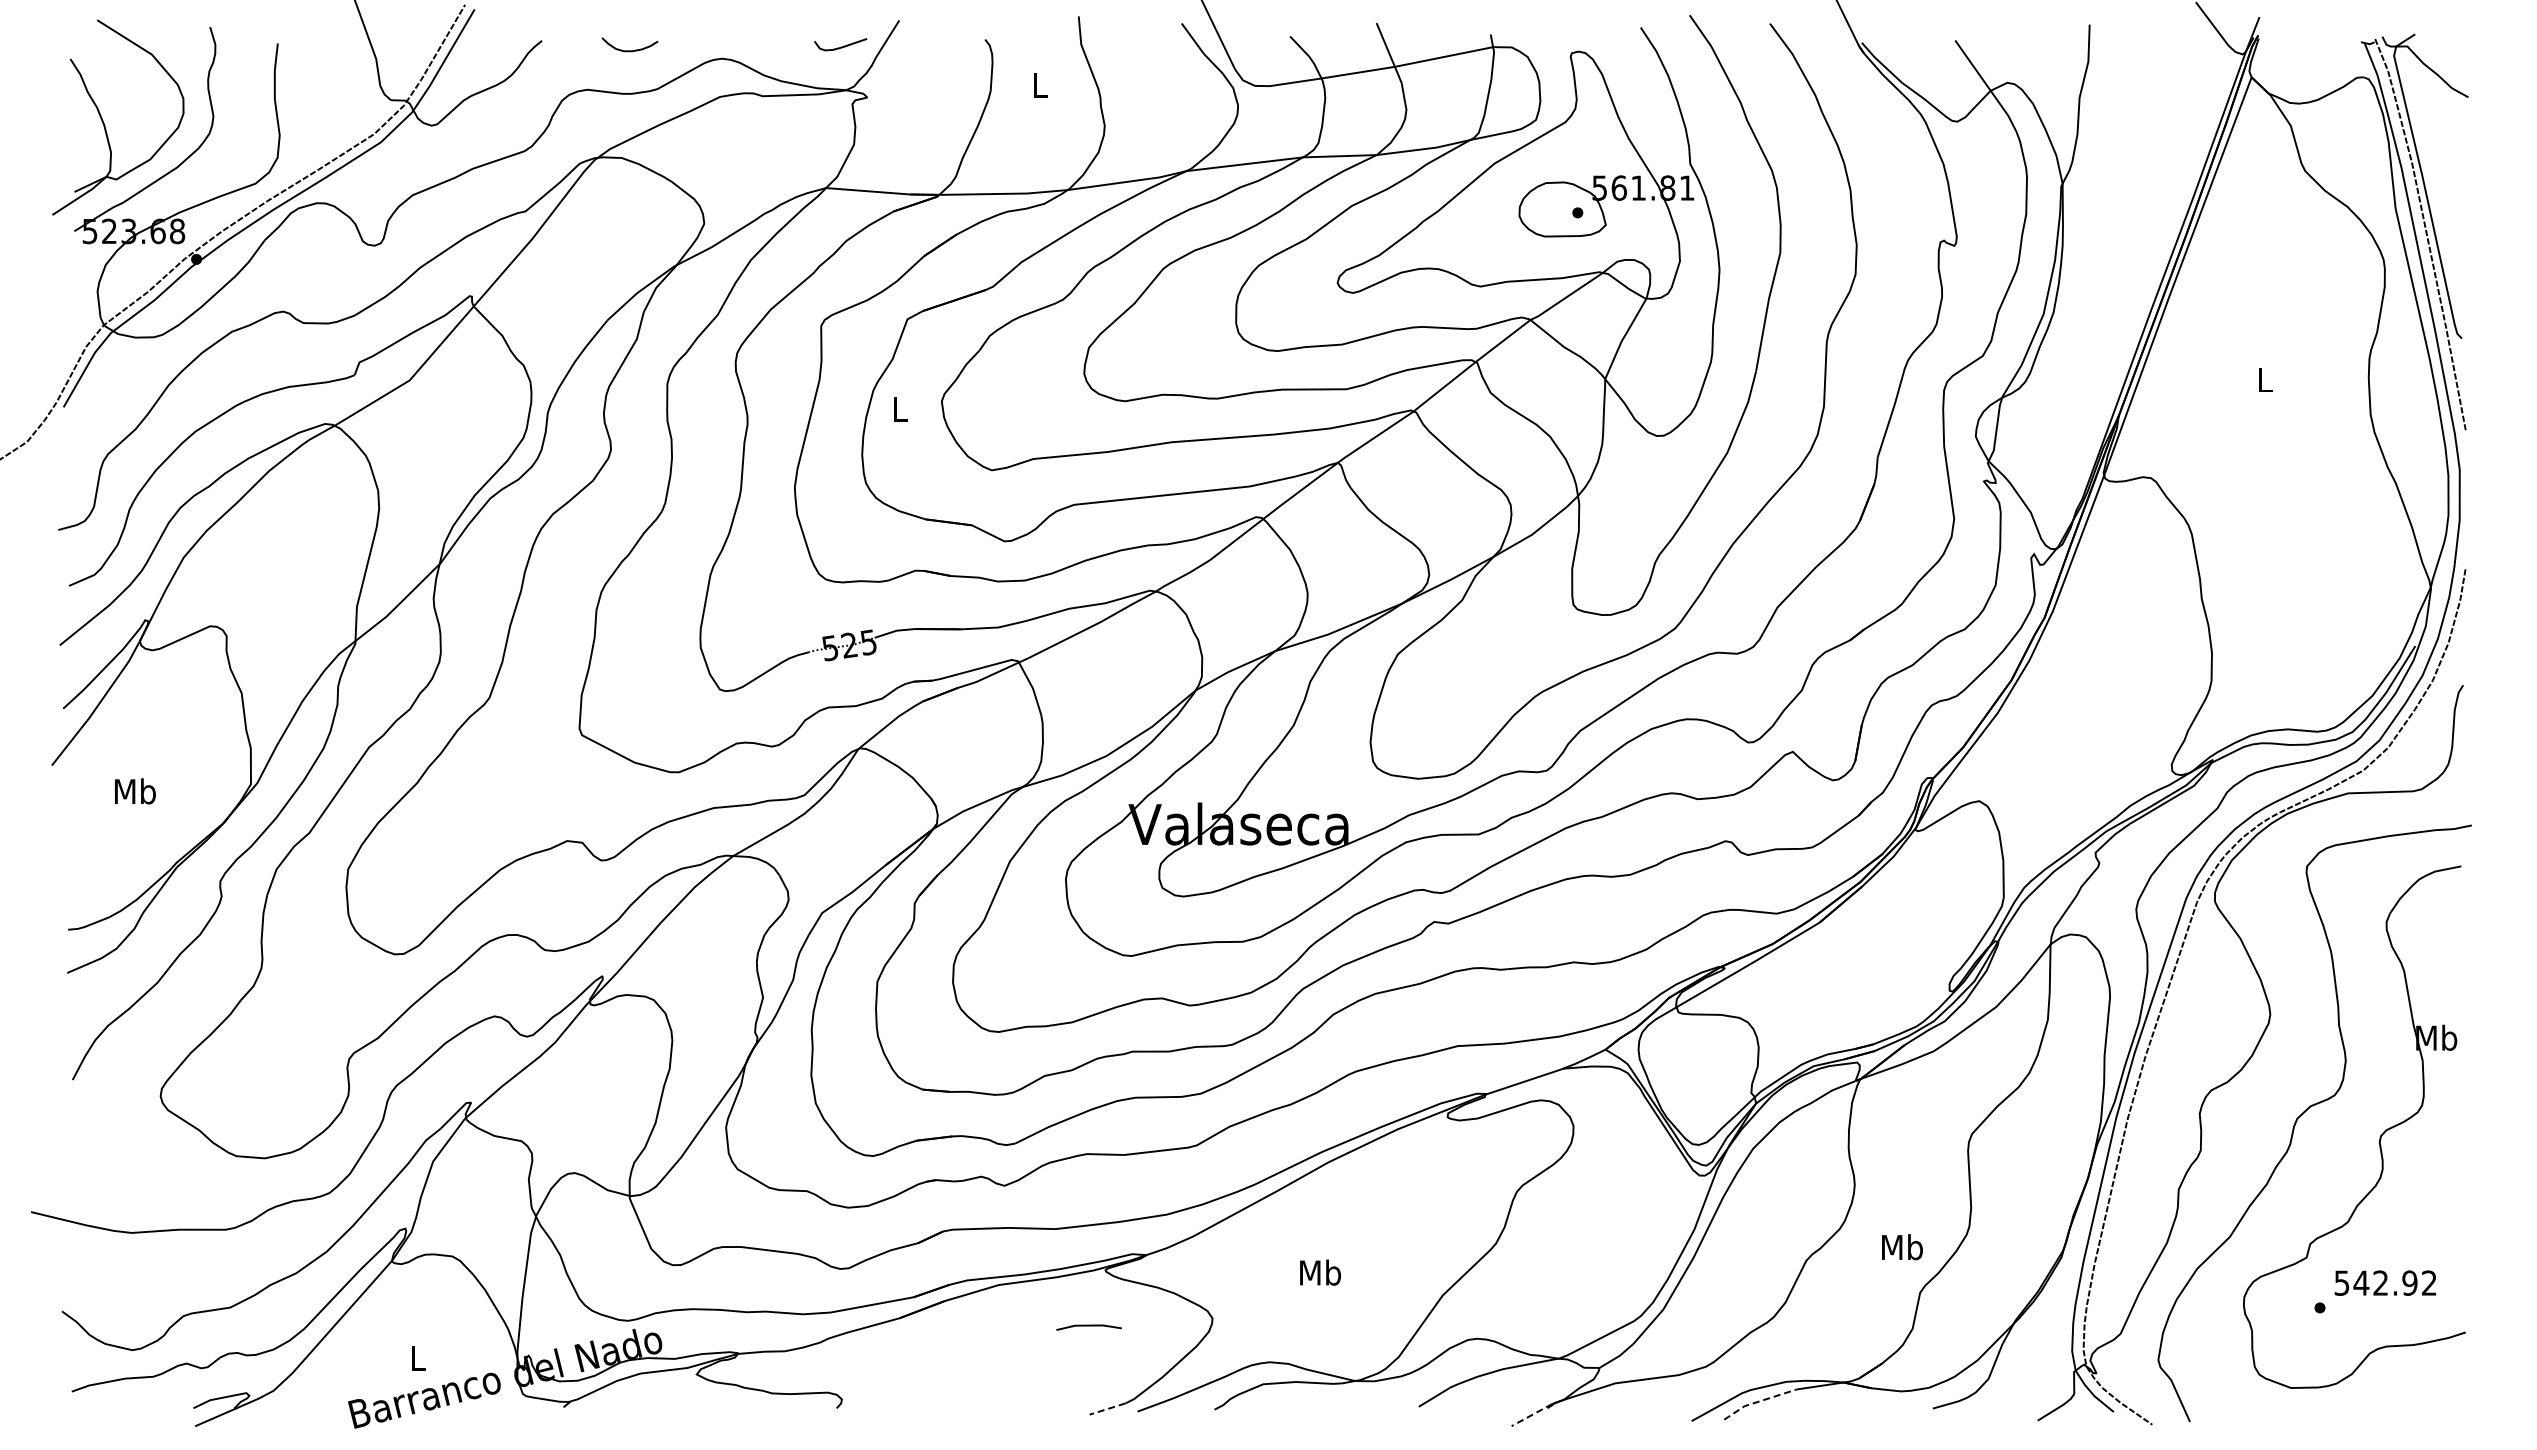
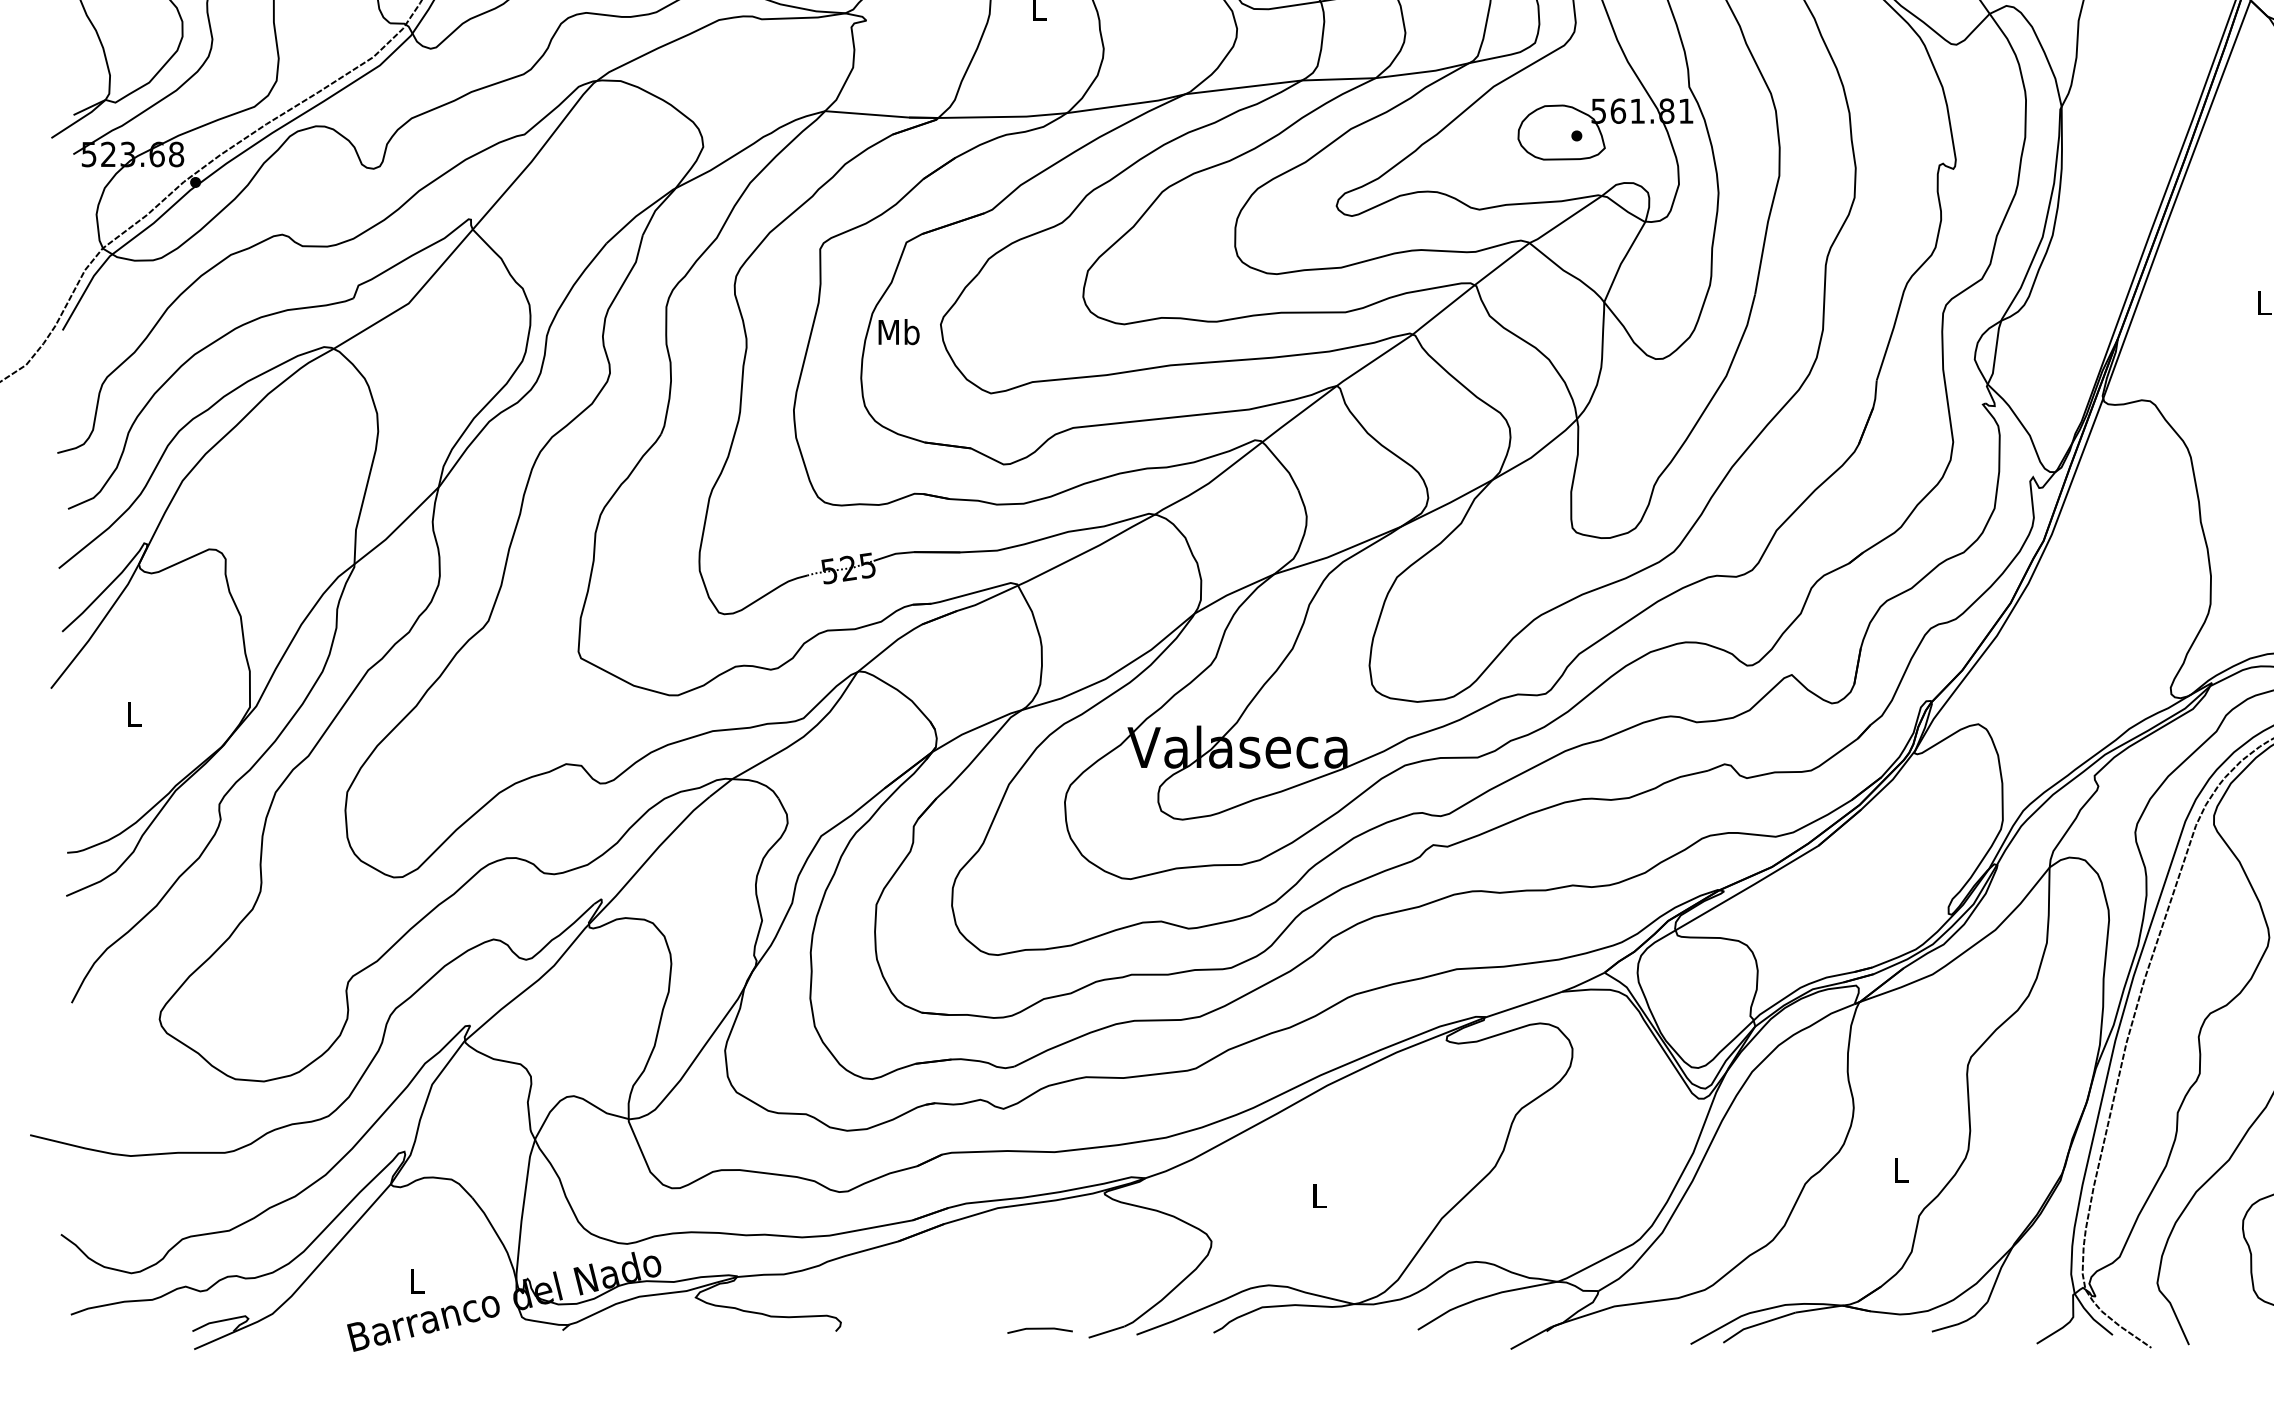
text: (899, 408) -> (898, 331), L -> Mb
text: (135, 791) -> (134, 714), Mb -> L
text: (1902, 1247) -> (1901, 1170), Mb -> L
text: (1320, 1272) -> (1319, 1195), Mb -> L
line: (1088, 1326) -> (1039, 1329), moved
line: (1758, 1401) -> (1757, 1324), dashed -> solid
line: (1107, 1409) -> (1106, 1332), dashed -> solid
line: (1531, 1415) -> (1530, 1338), dashed -> solid

